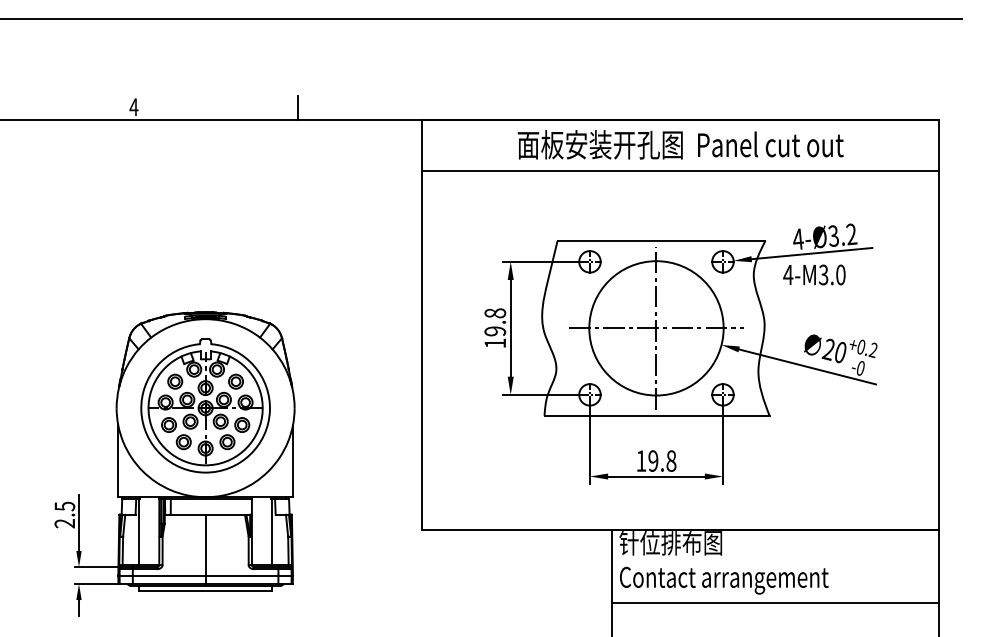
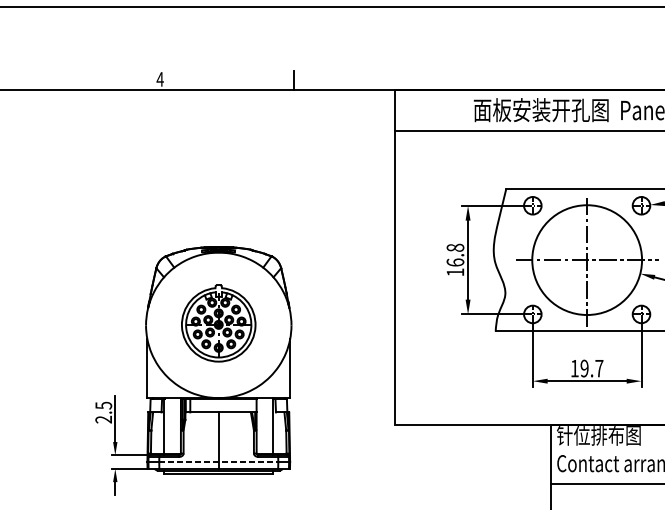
text: (495, 331) -> (455, 262), 19.8 -> 16.8
part: (205, 405) -> (218, 323), size x0.7
text: (671, 460) -> (599, 368), 19.8 -> 19.7
line: (205, 575) -> (218, 462), solid -> dashed

